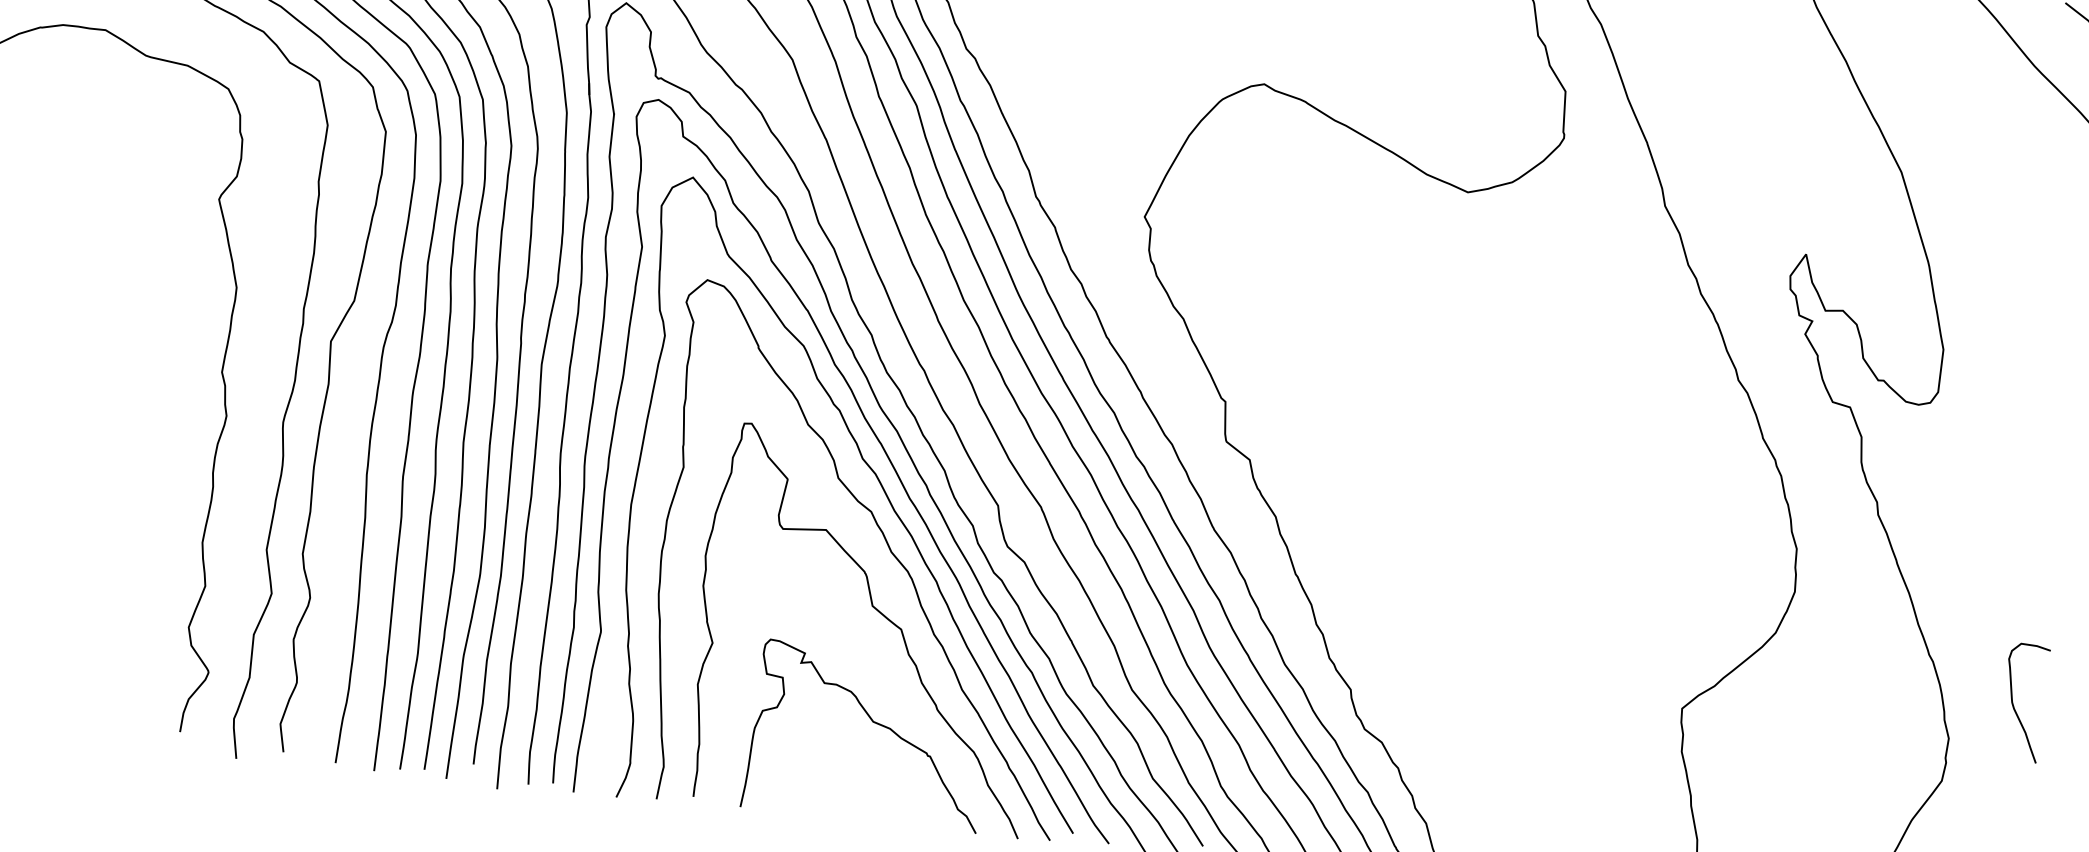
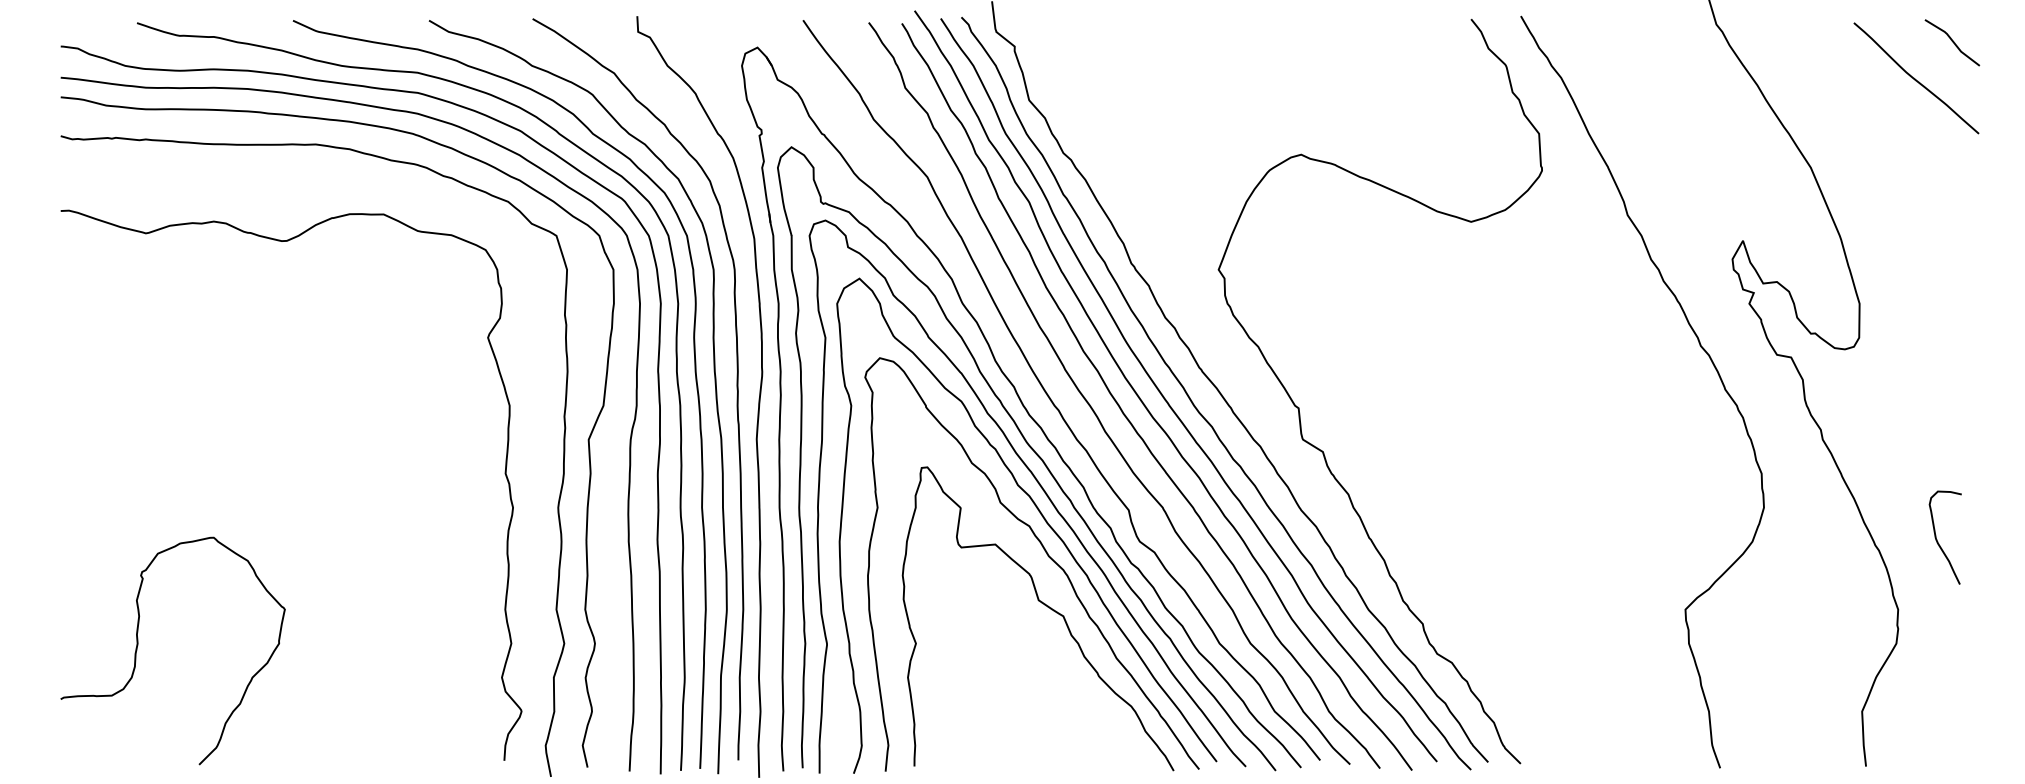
curve: (2015, 706) -> (1938, 541), moved
curve: (873, 723) -> (1049, 692), removed

